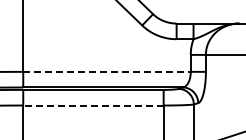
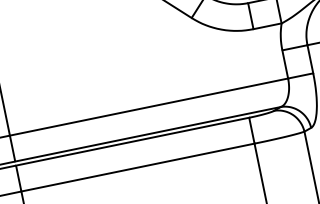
line: (107, 71) -> (149, 106), dashed -> solid
line: (92, 105) -> (136, 167), dashed -> solid

